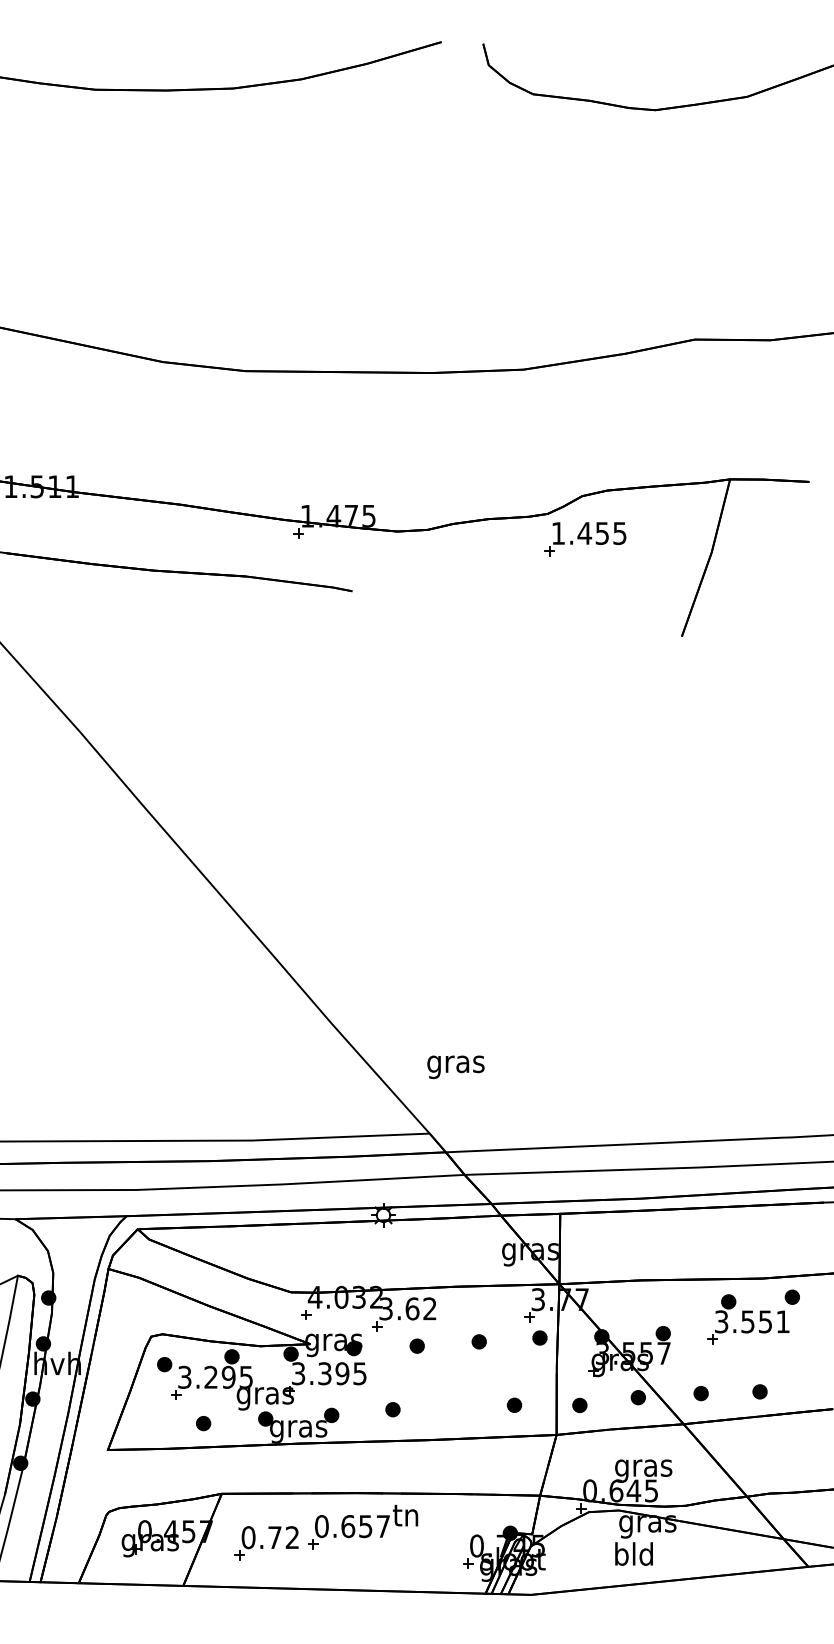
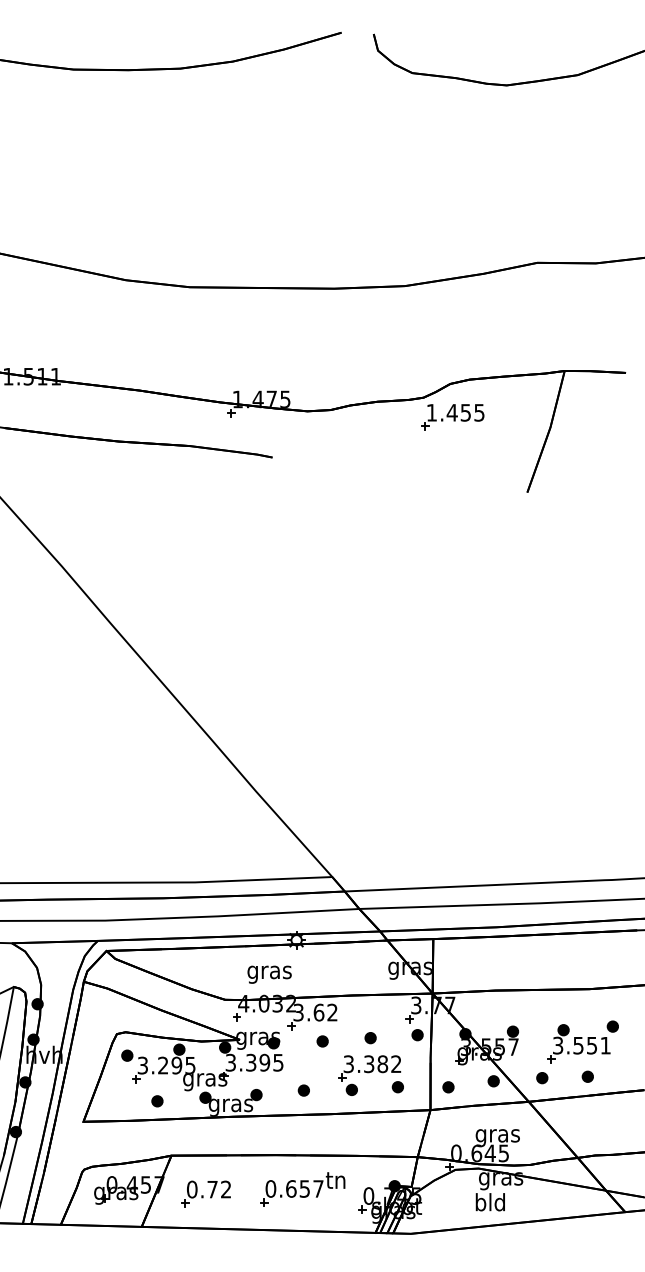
text: (455, 1066) -> (269, 974), moved
part: (753, 1316) -> (582, 1041), moved
part: (477, 1390) -> (369, 1075), added
part: (362, 1527) -> (302, 1189), moved

